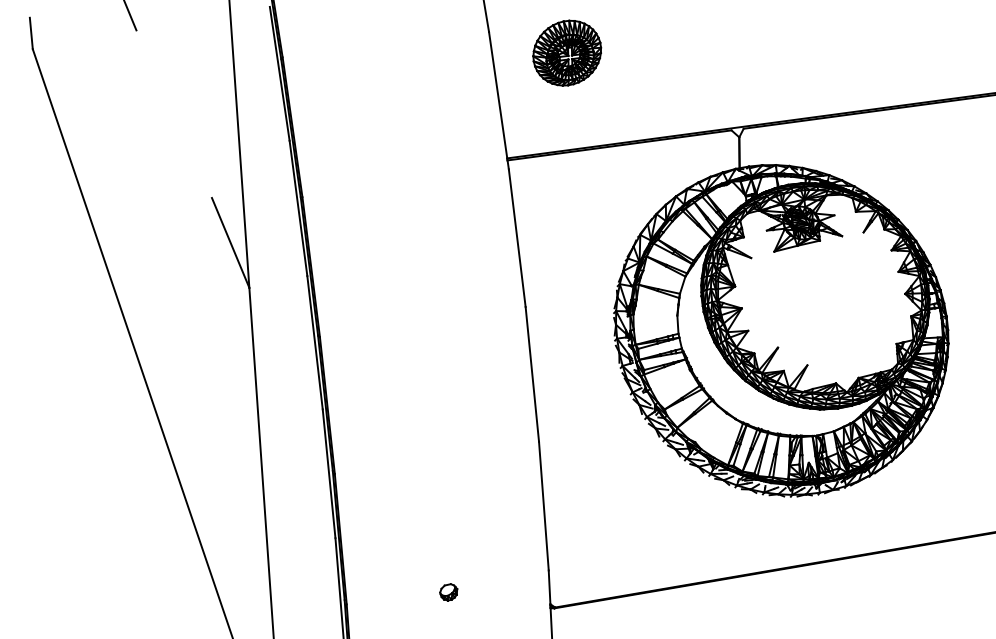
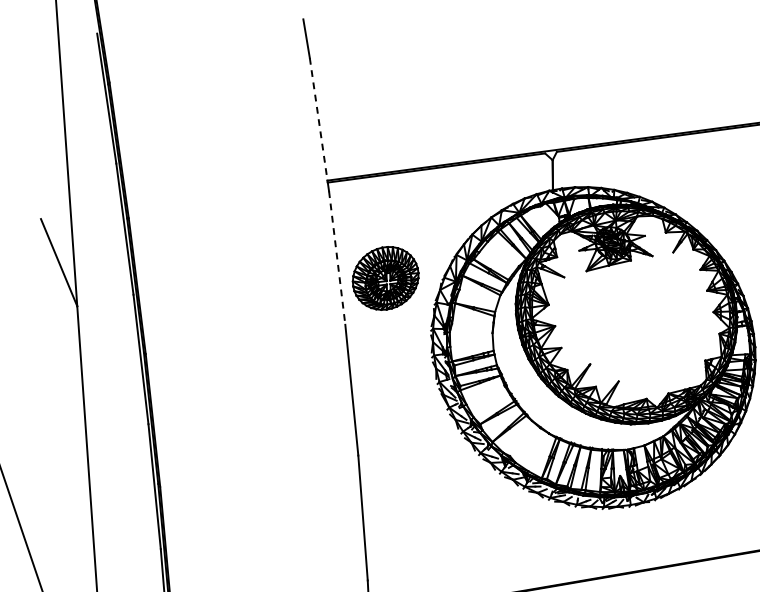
part: (567, 52) -> (385, 277), moved
line: (498, 95) -> (319, 119), solid -> dashed
line: (517, 238) -> (337, 258), solid -> dashed

